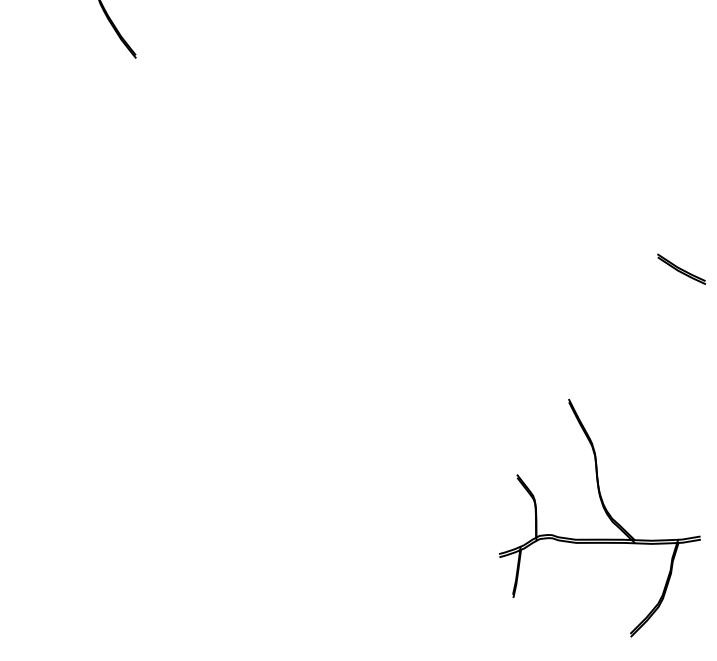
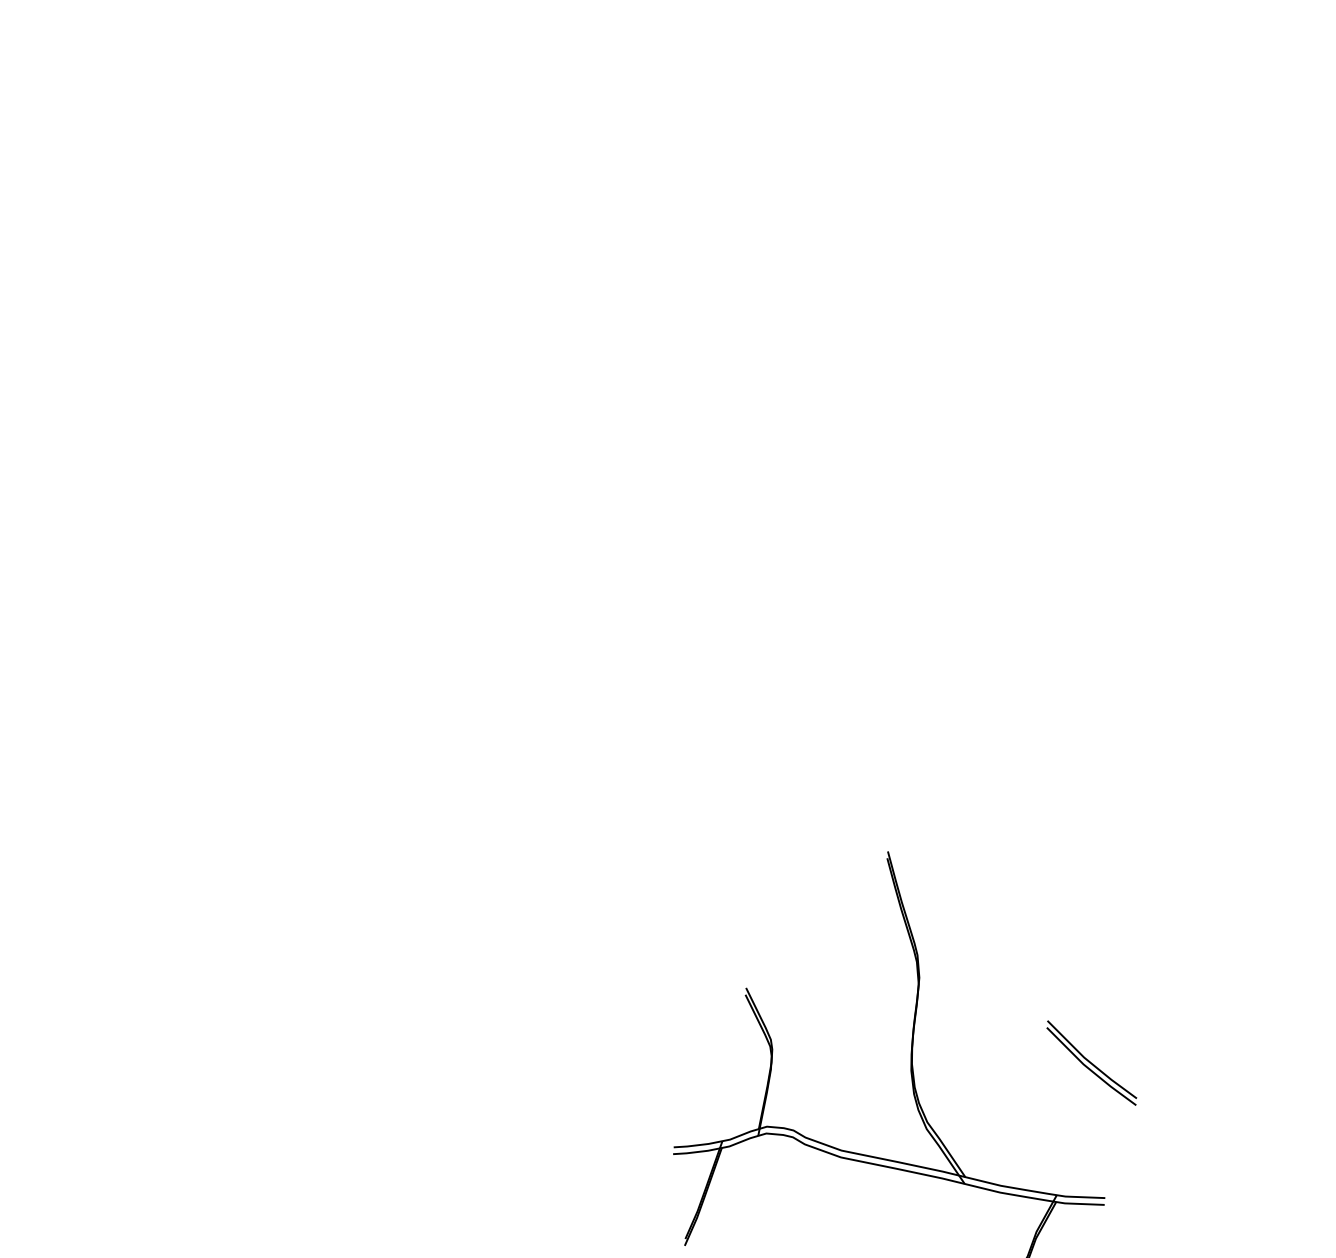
part: (681, 268) -> (1091, 1061), moved

